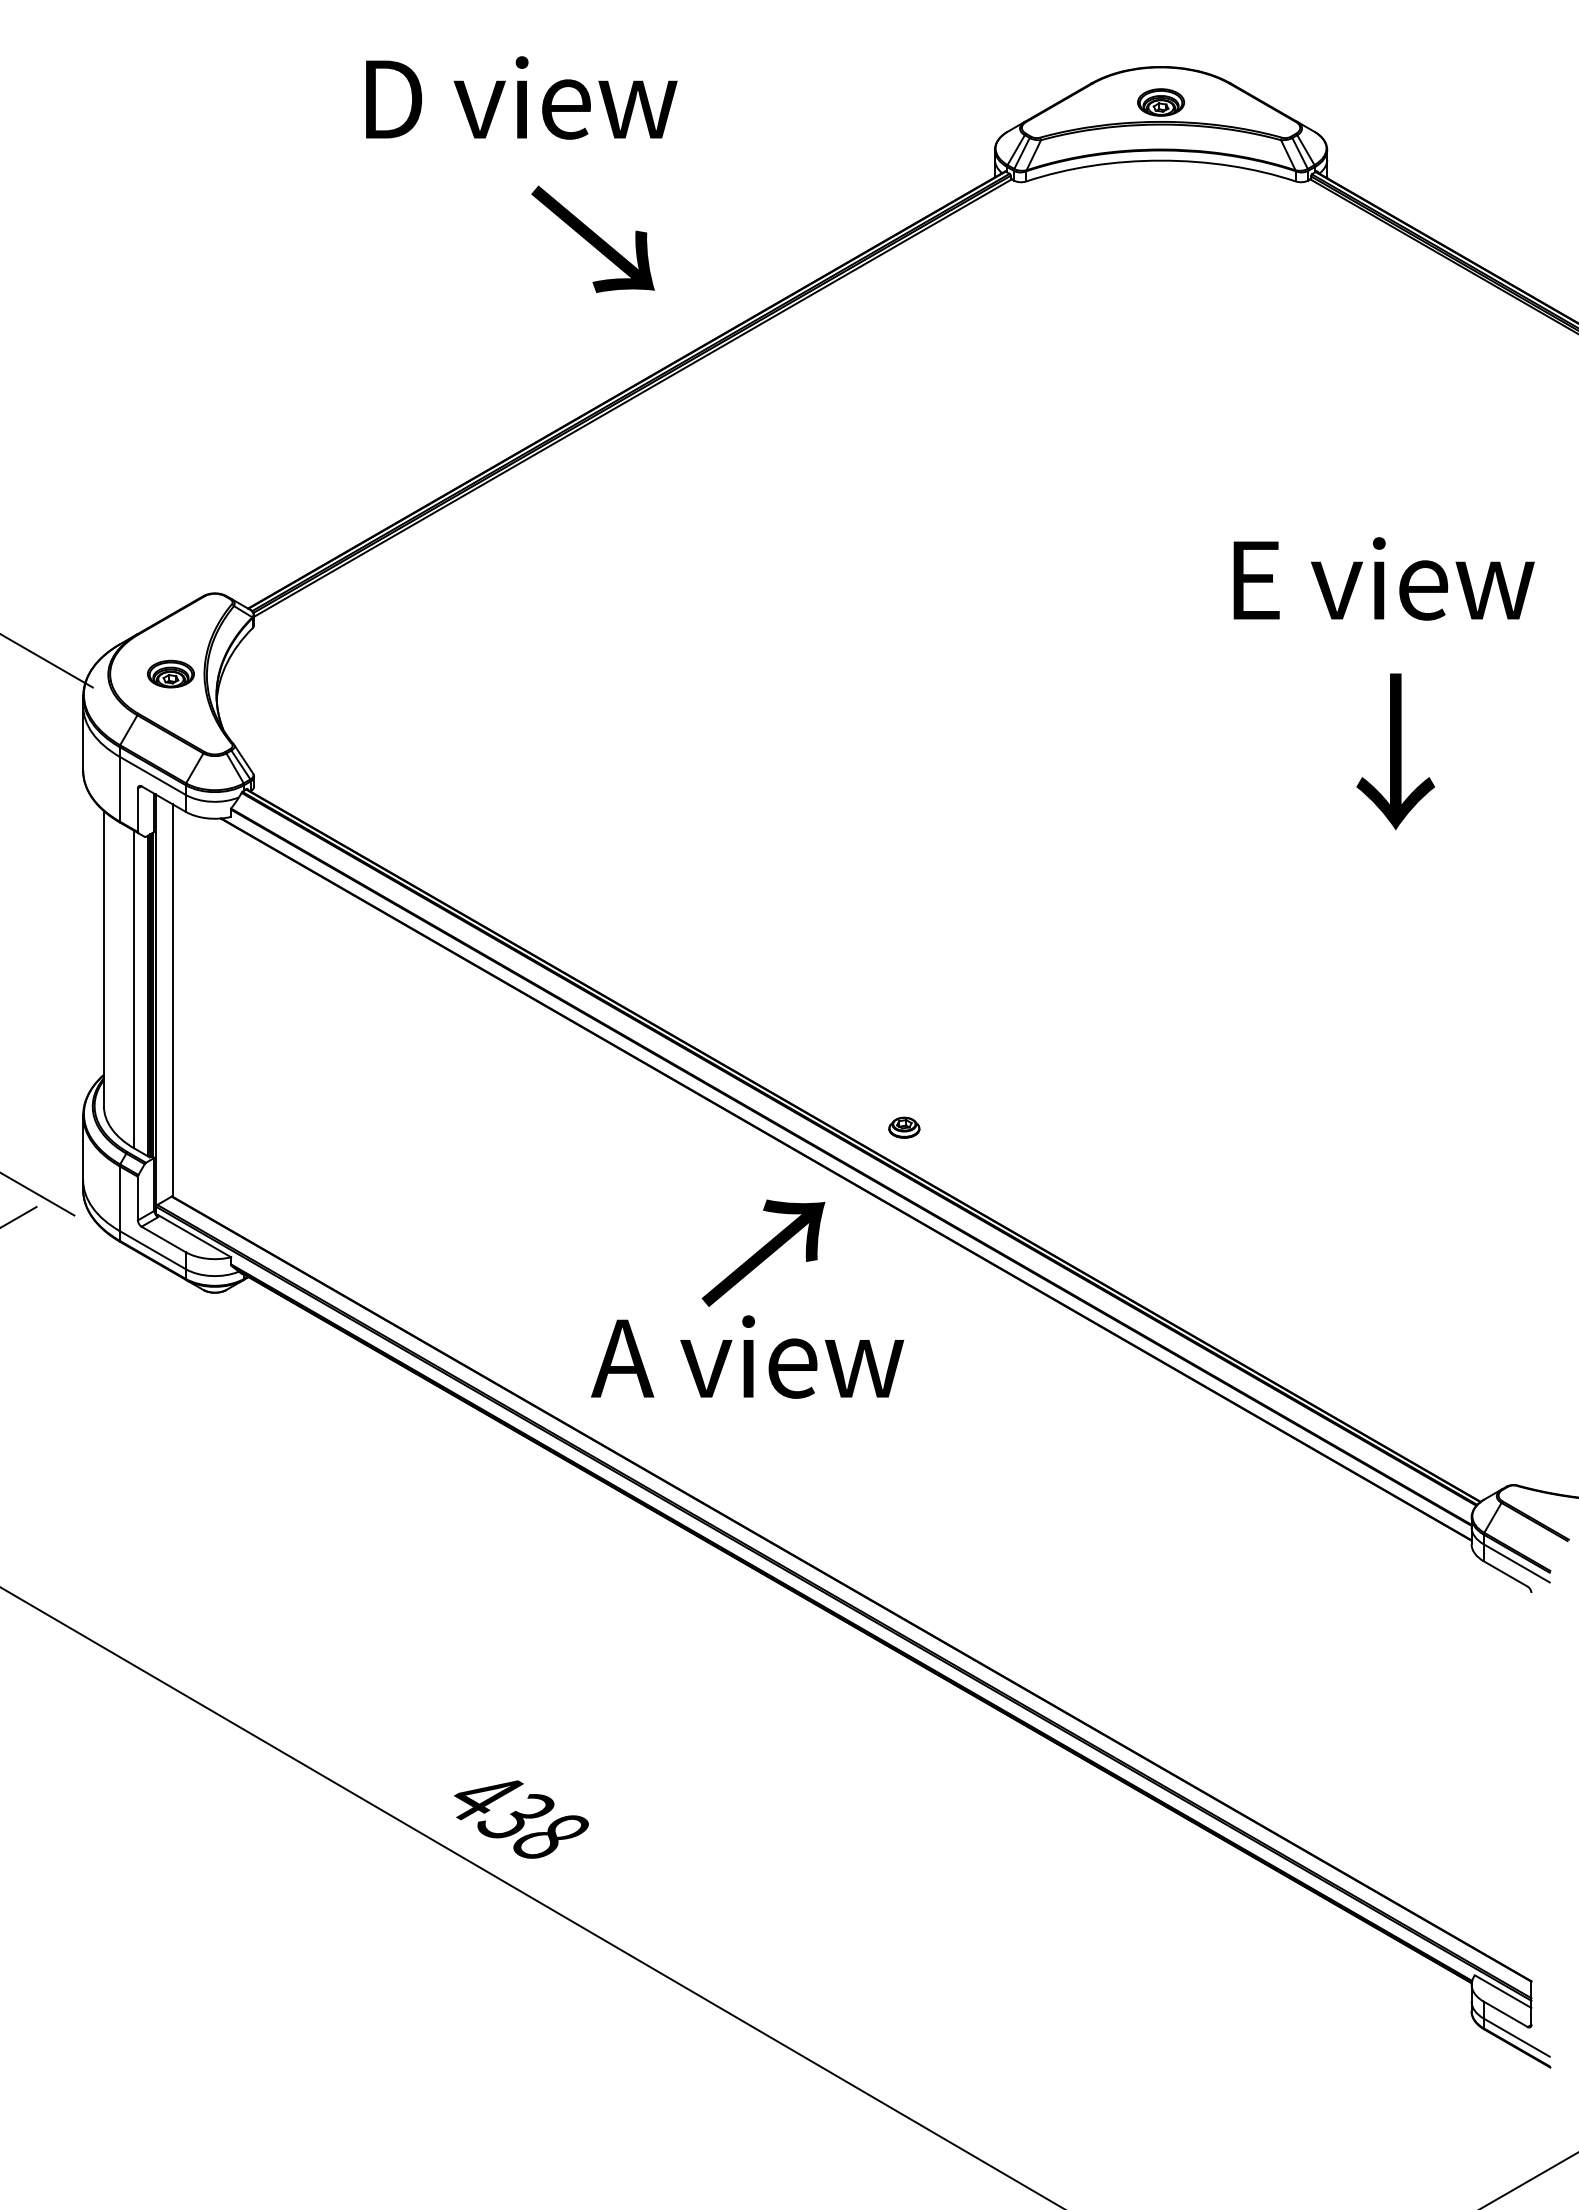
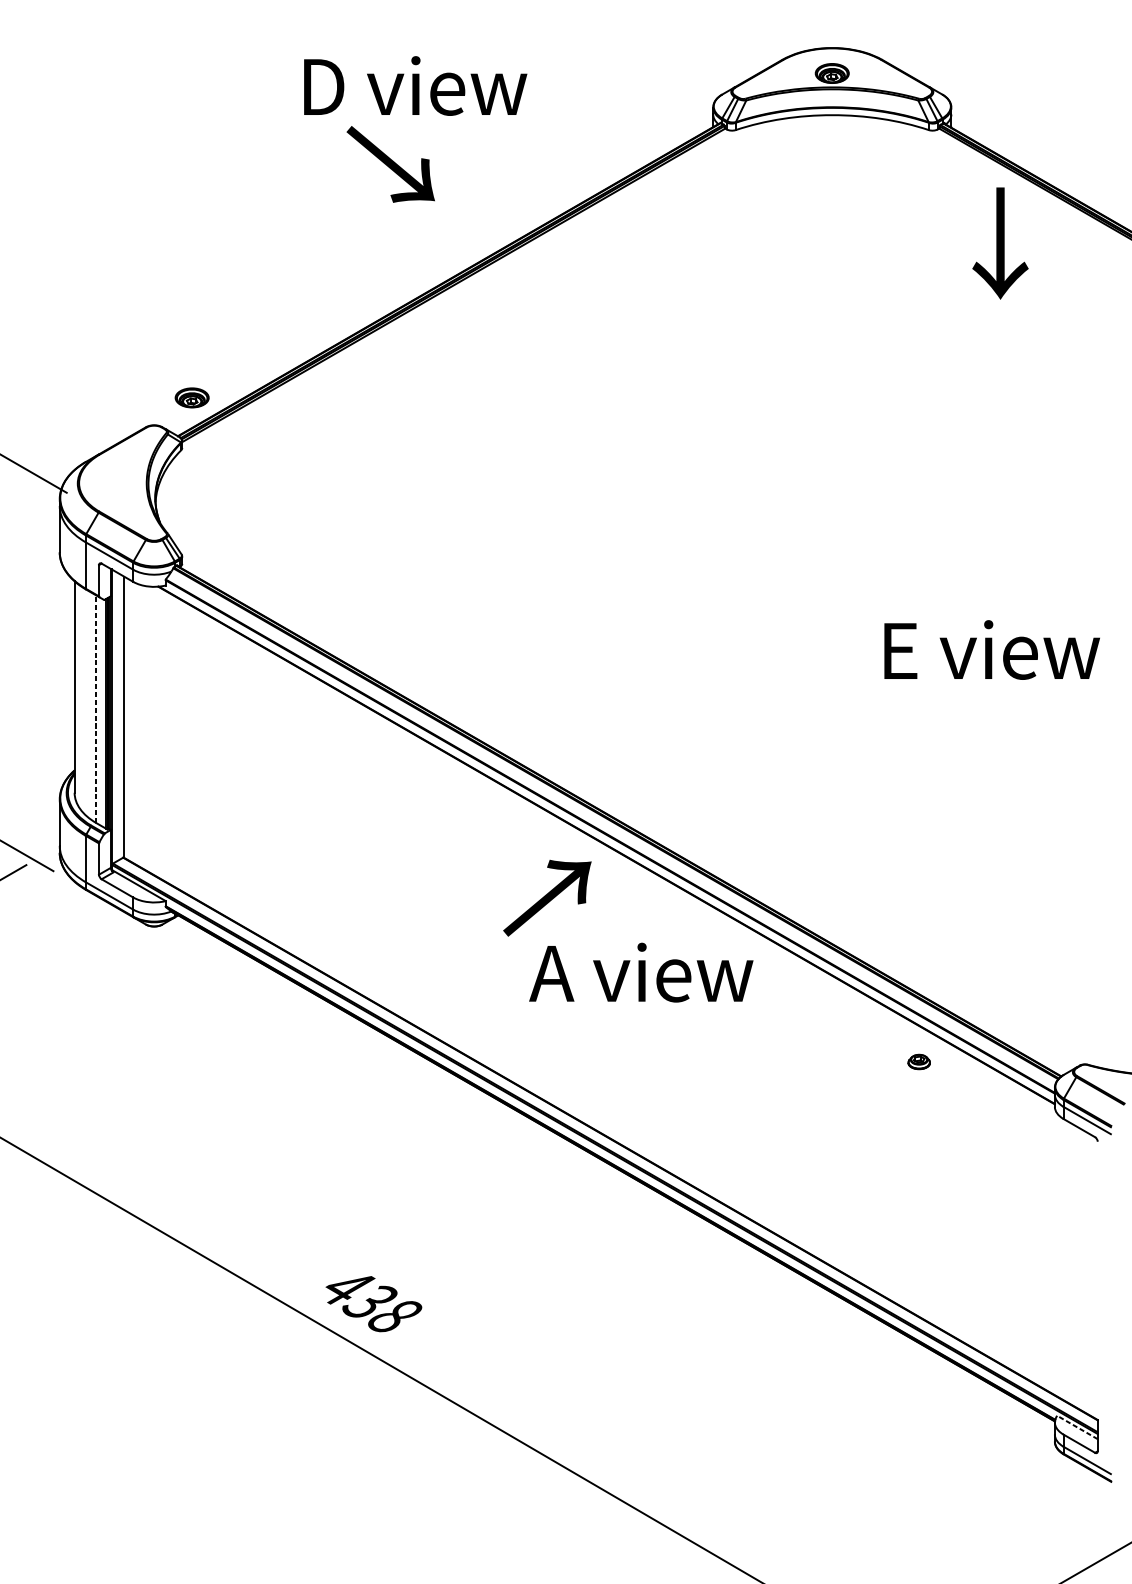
text: (521, 97) -> (415, 85), moved
text: (592, 238) -> (390, 163), moved
text: (1383, 578) -> (991, 649), moved
part: (170, 673) -> (191, 397), moved
text: (1395, 751) -> (1000, 243), moved
line: (134, 989) -> (96, 709), solid -> dashed
part: (904, 1127) -> (919, 1061), moved
text: (747, 1356) -> (641, 972), moved
line: (1503, 1991) -> (1077, 1427), solid -> dashed

